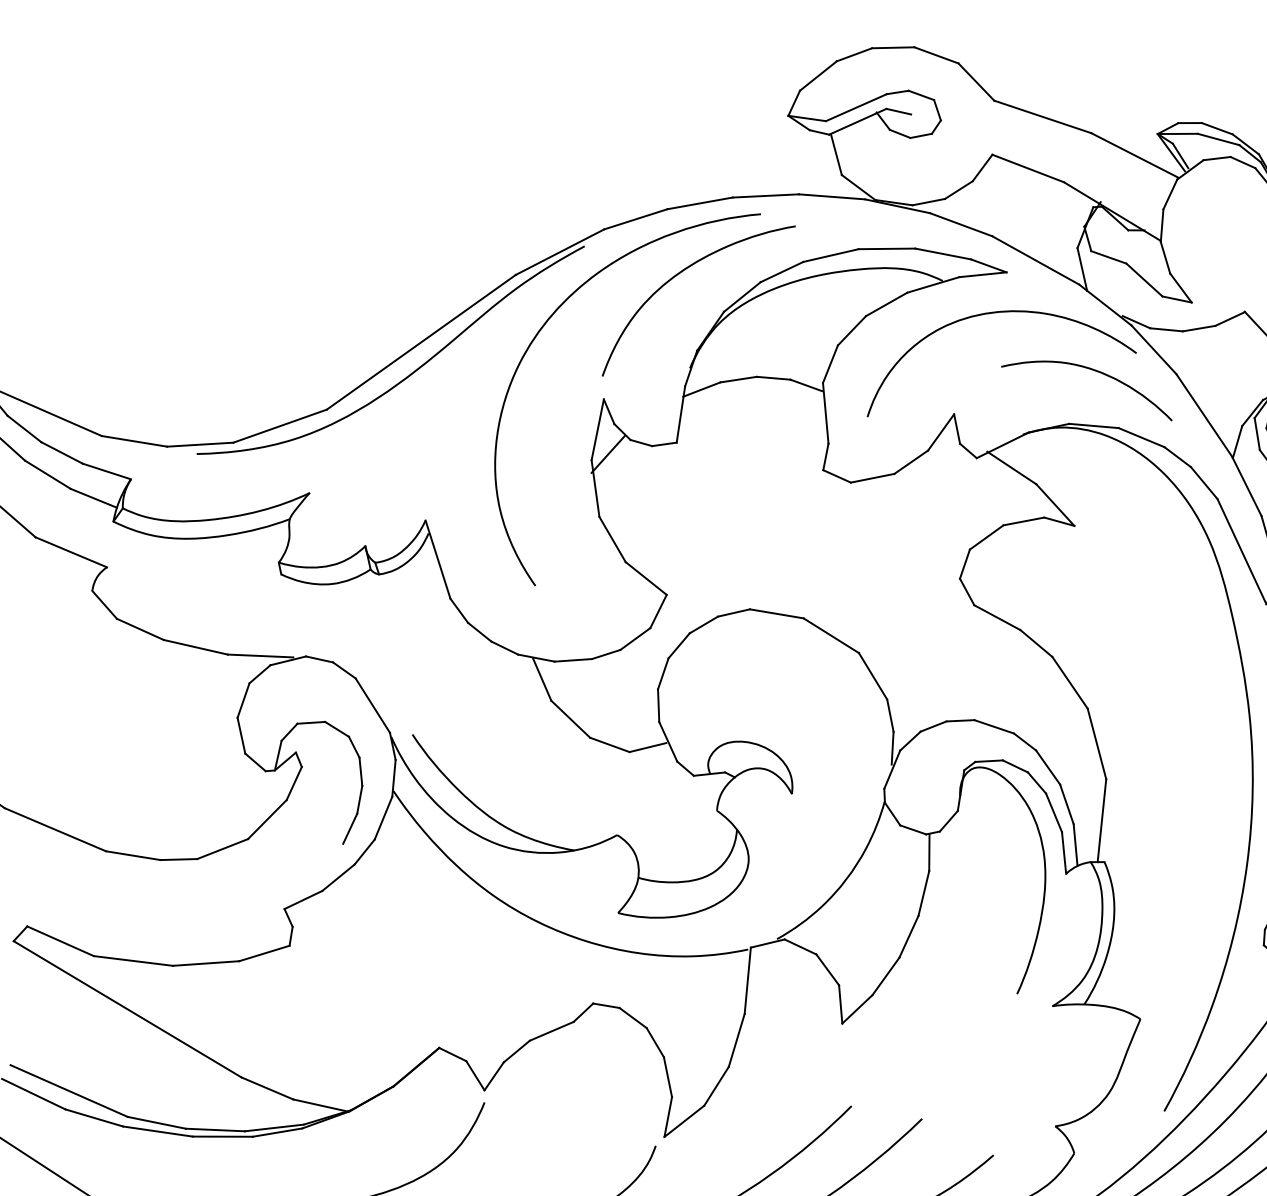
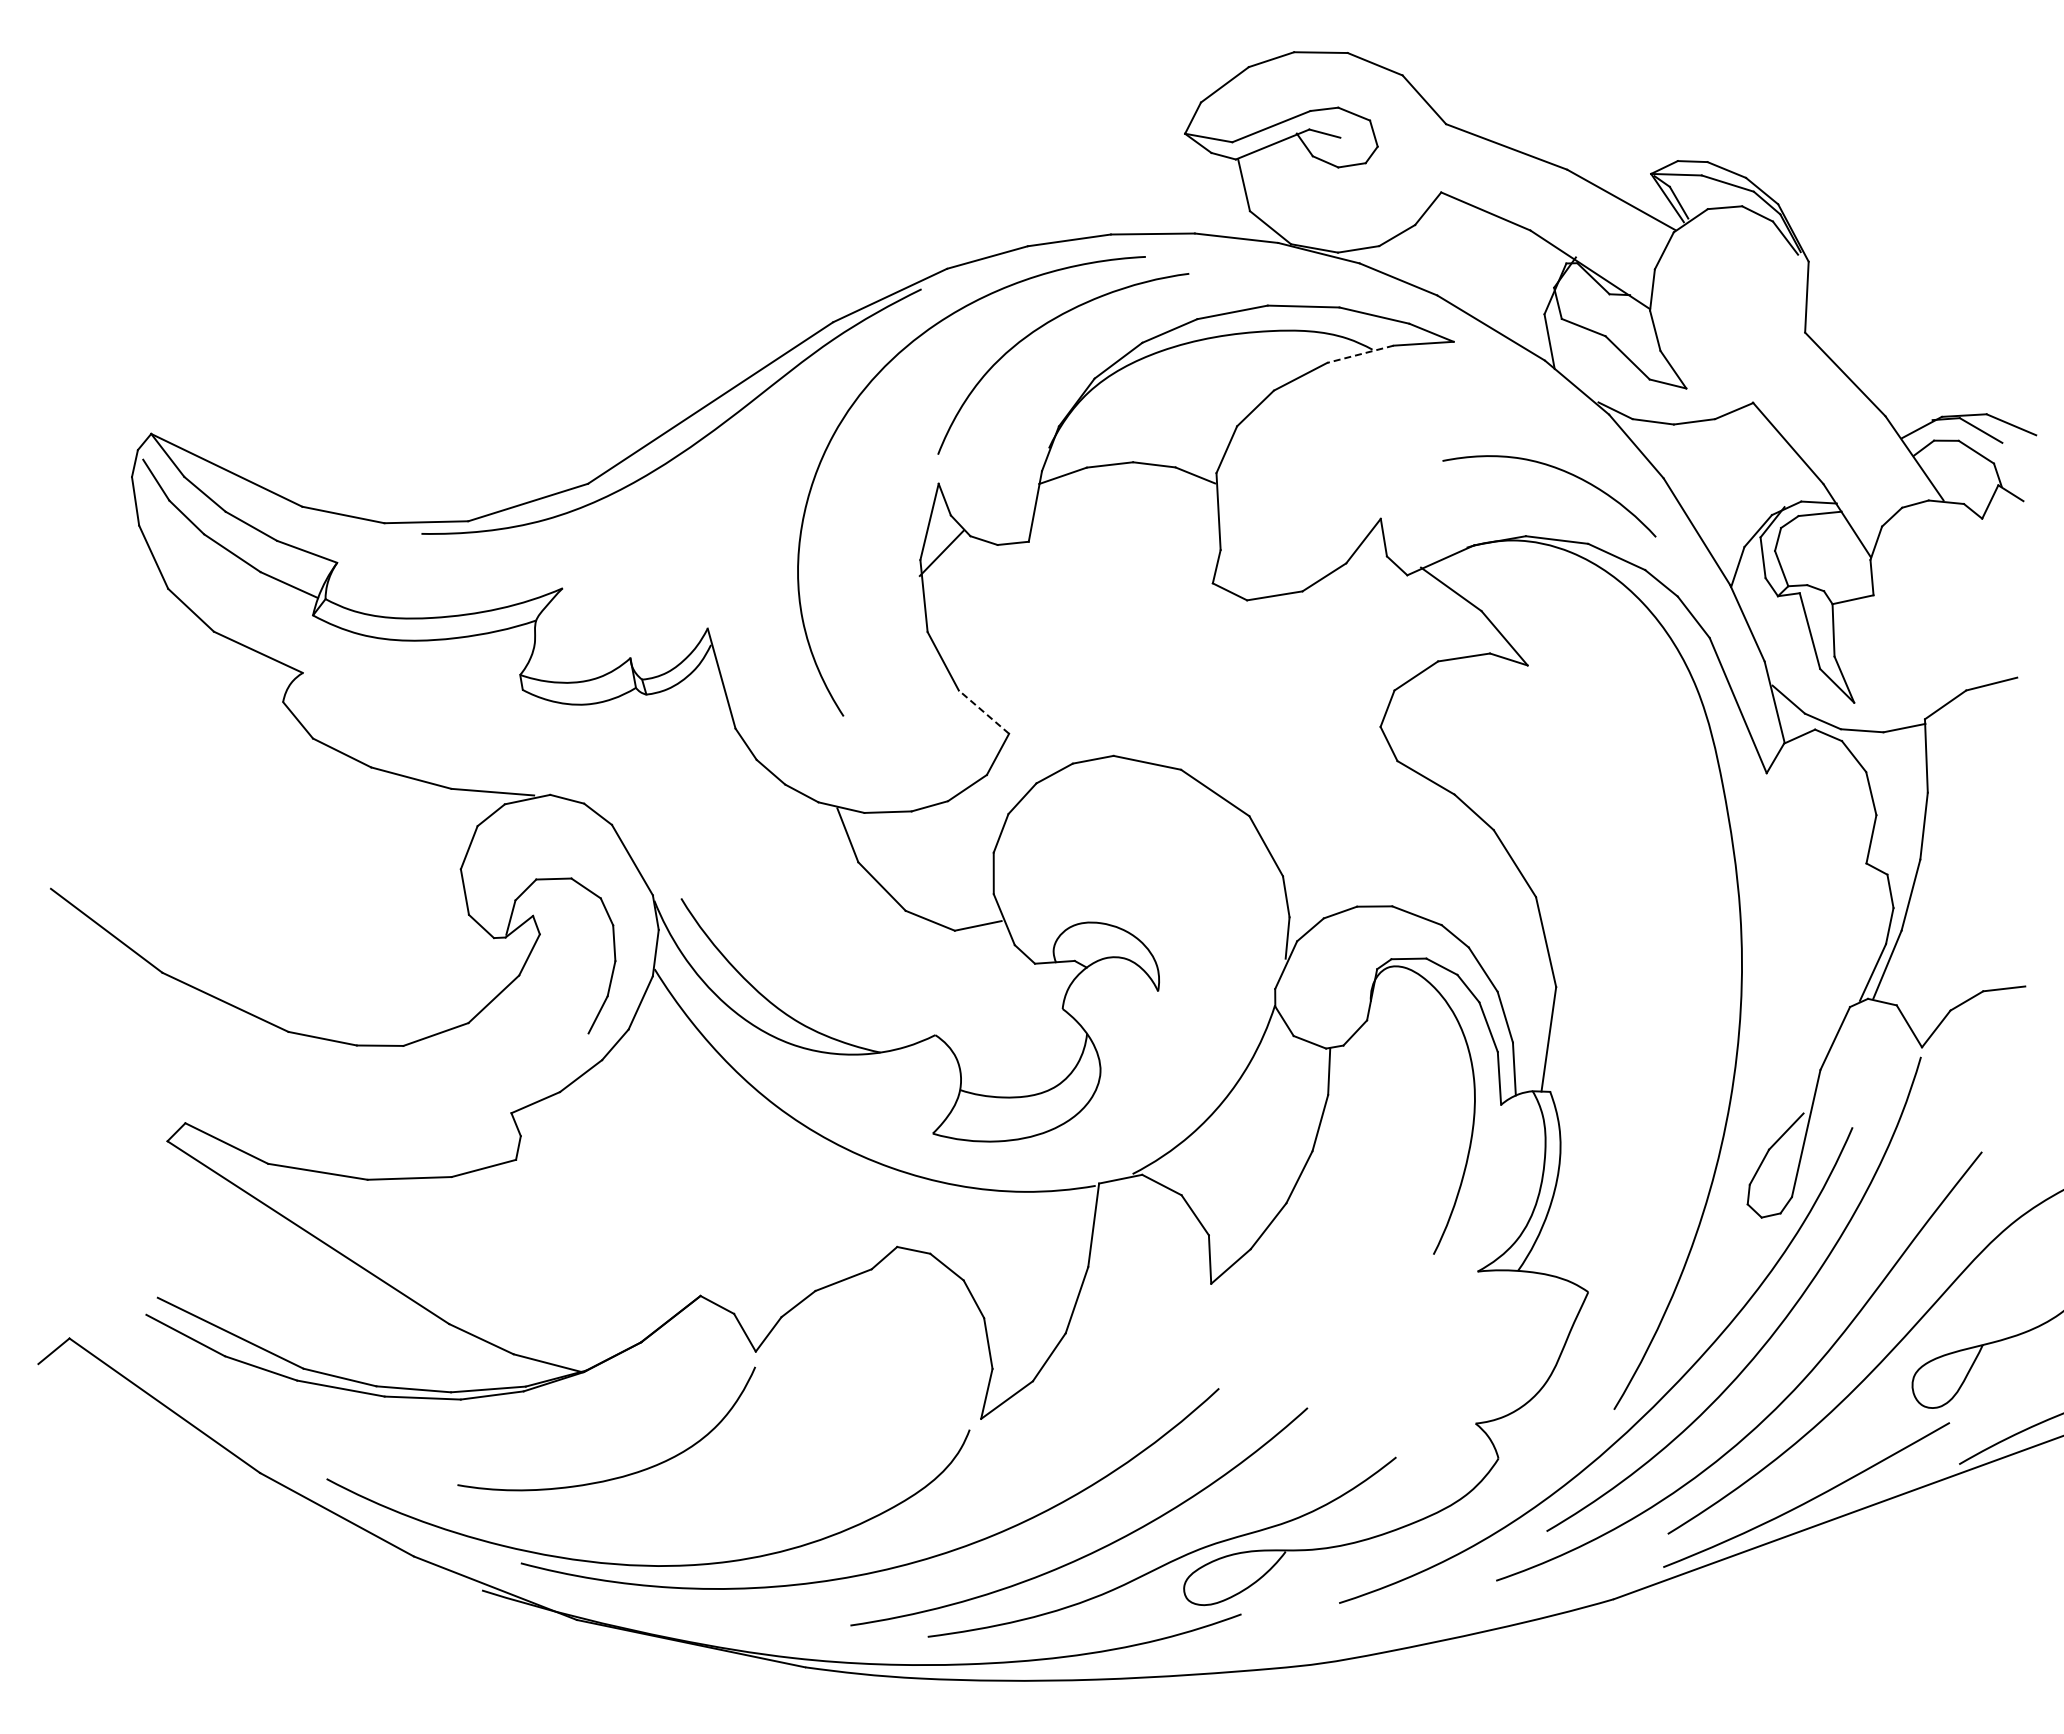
line: (933, 285) -> (1360, 354), solid -> dashed
curve: (992, 313) -> (1433, 393), removed
line: (645, 578) -> (983, 711), solid -> dashed

